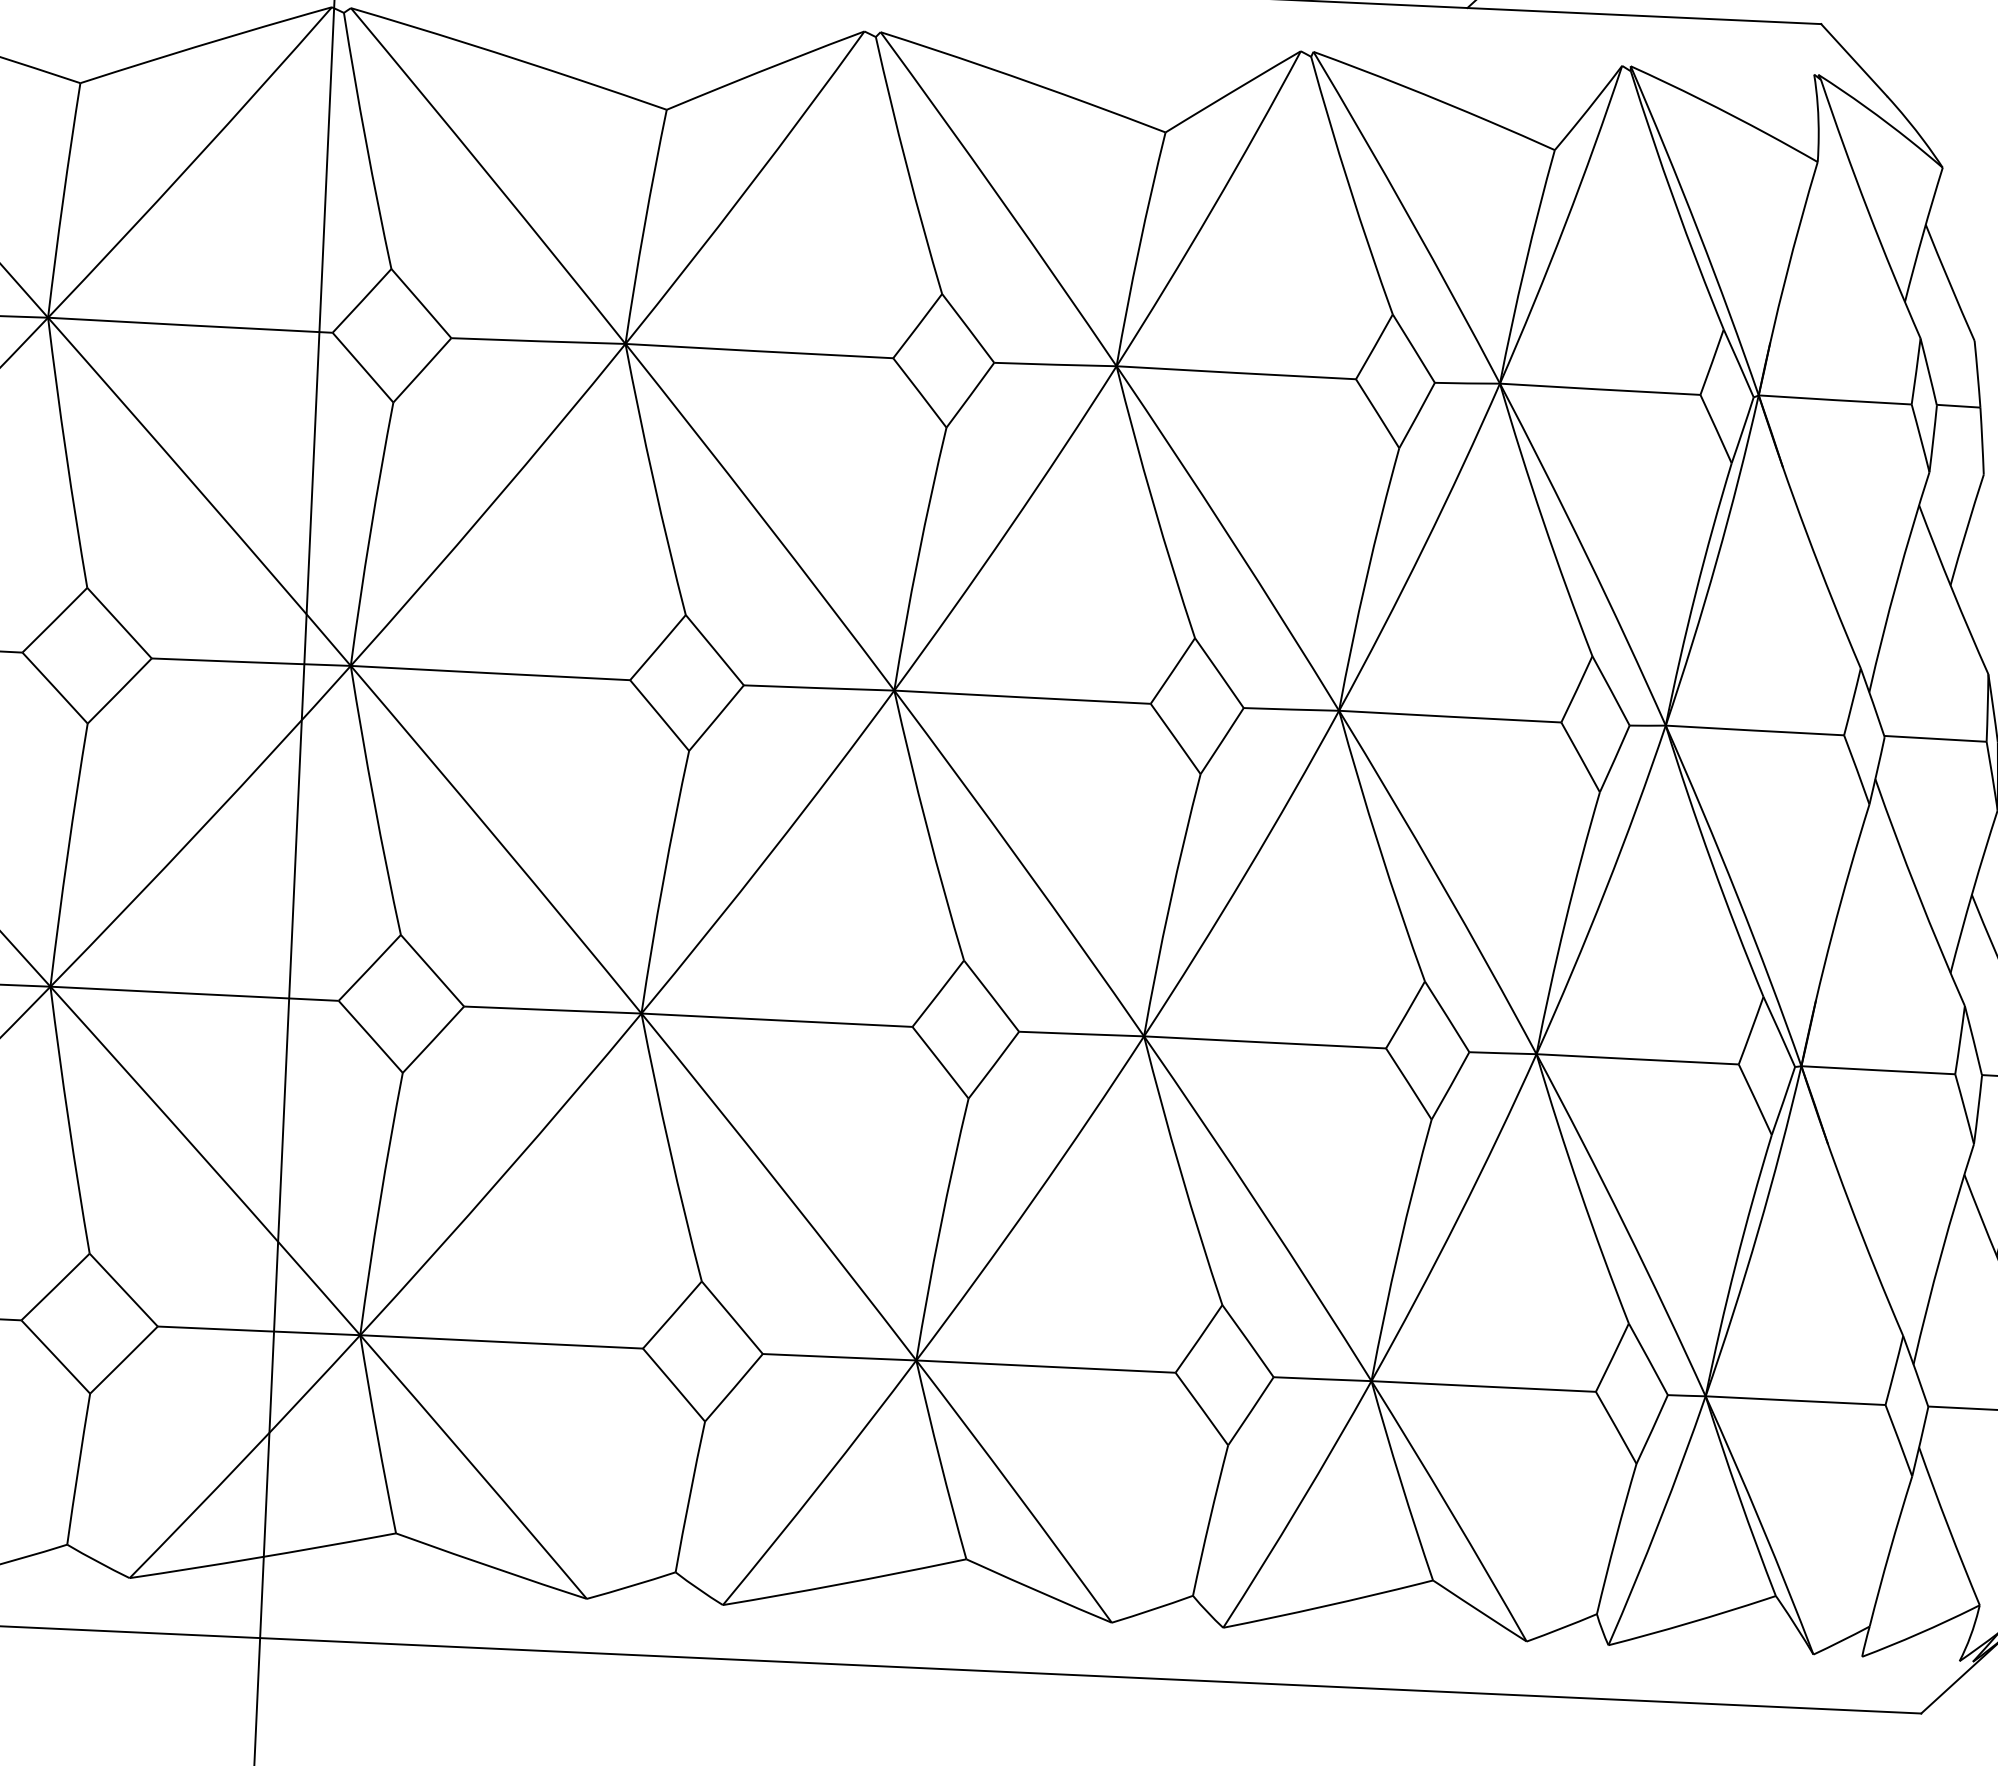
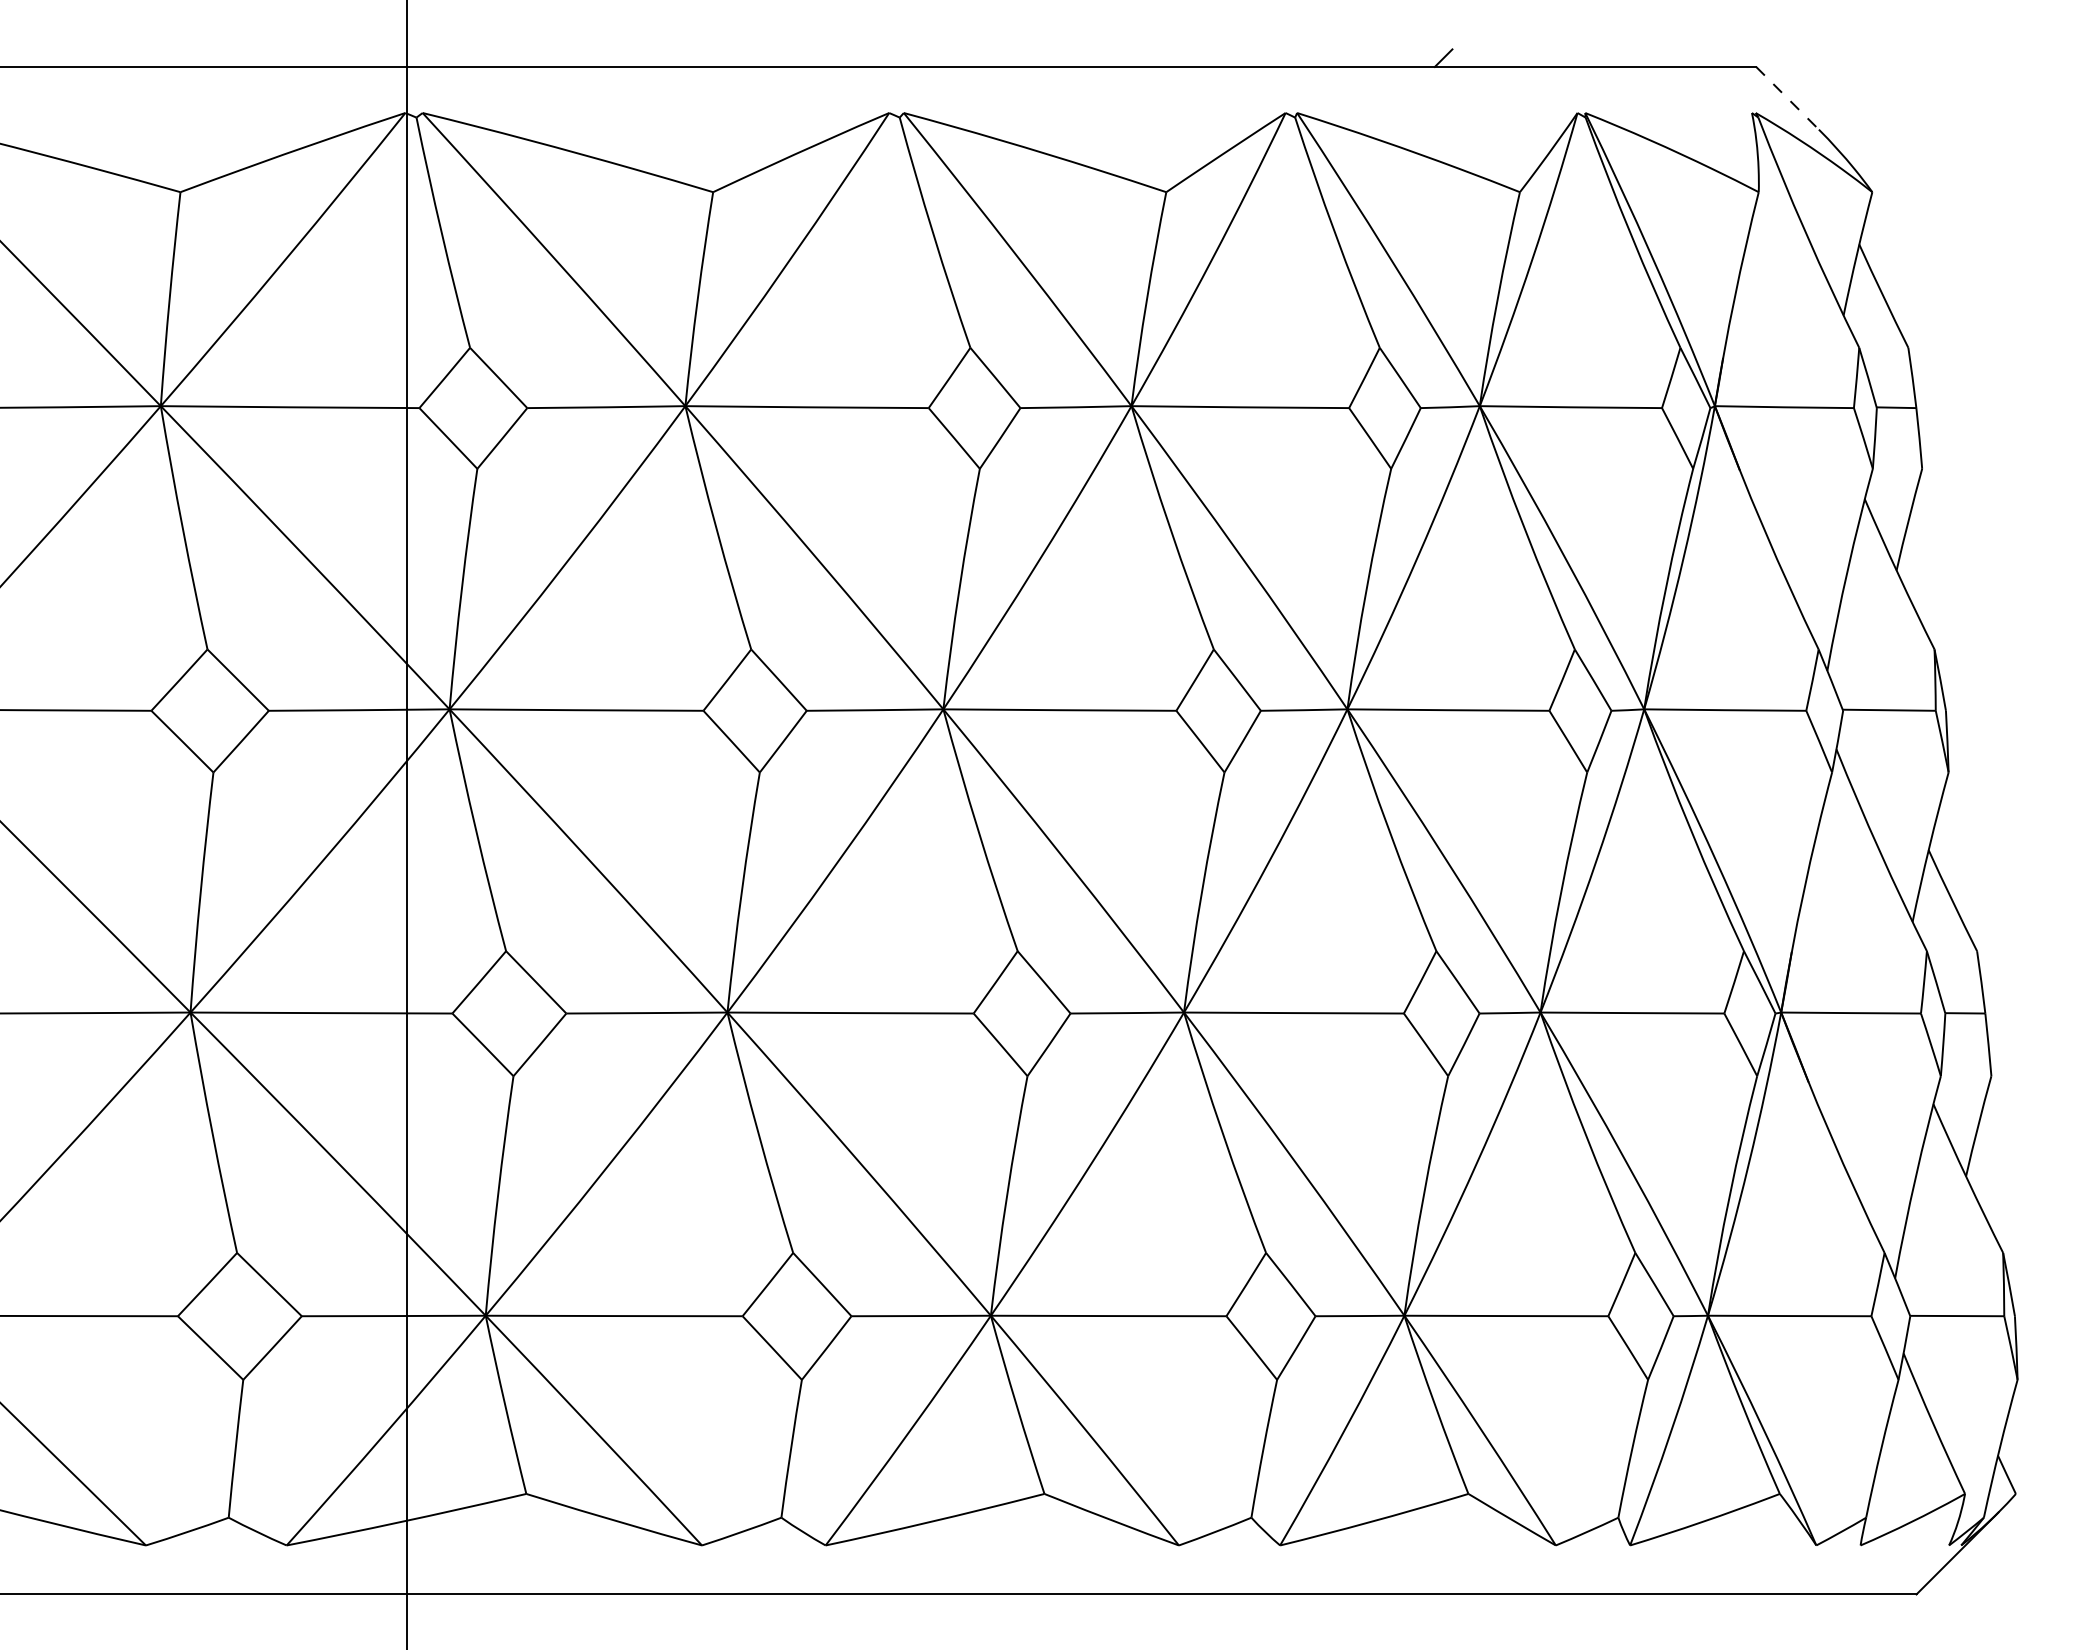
line: (1854, 60) -> (1787, 98), solid -> dashed

